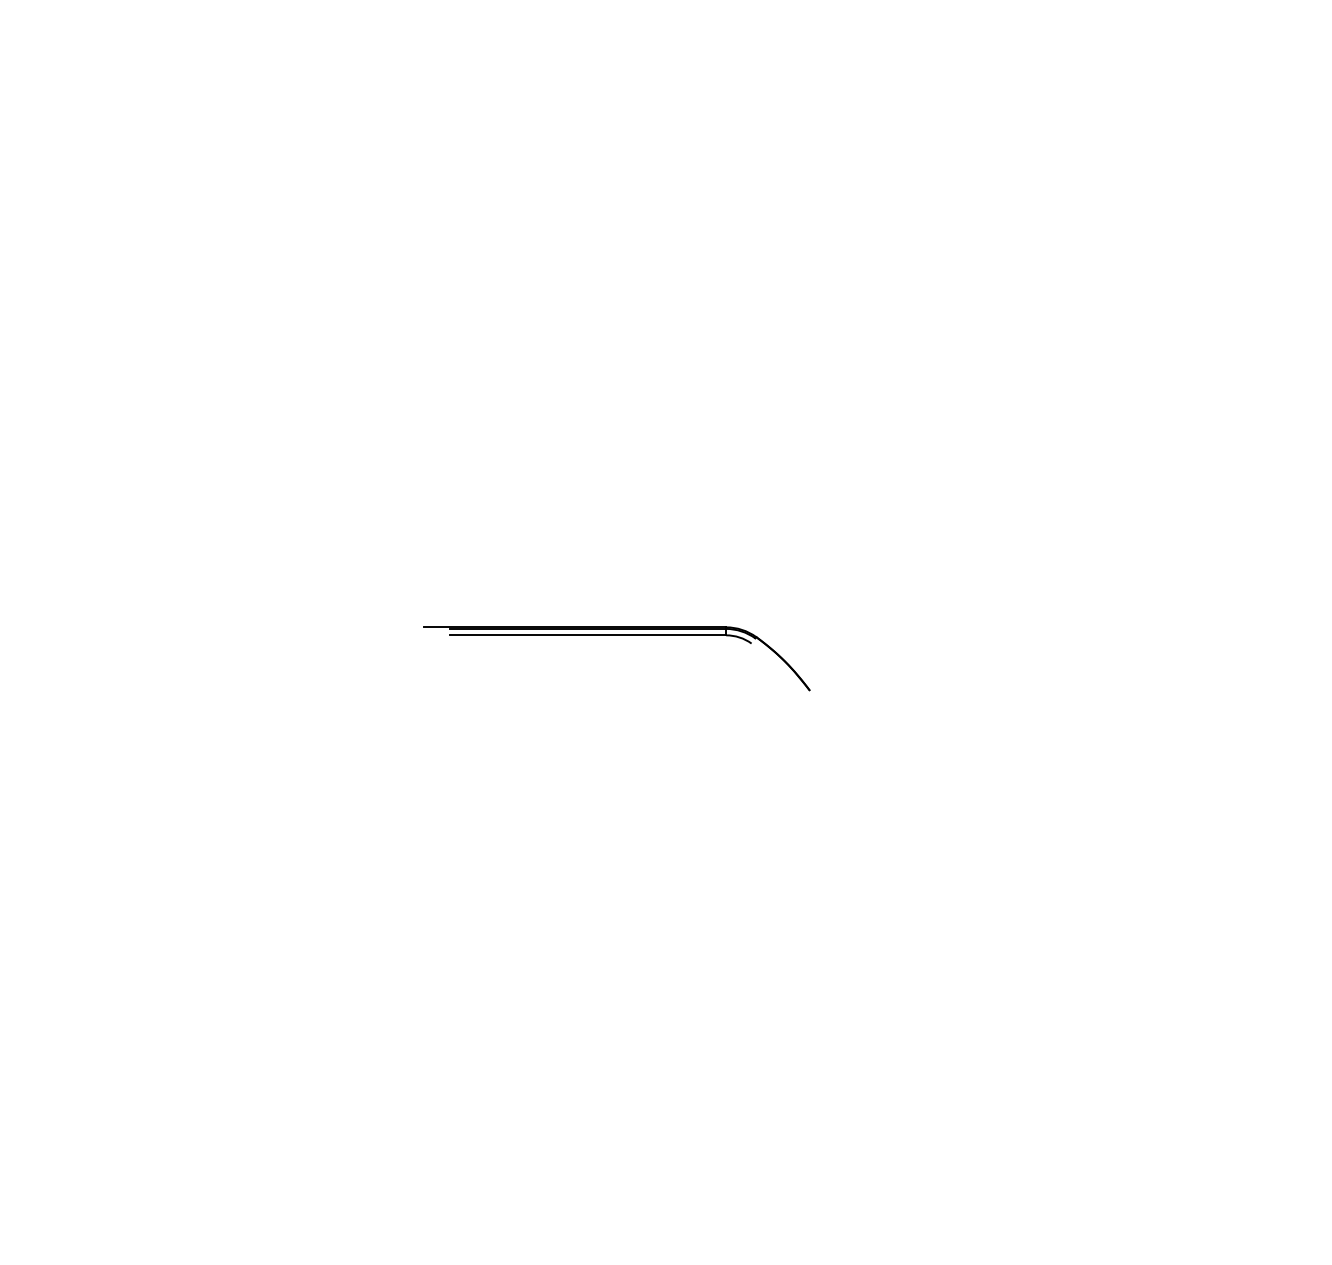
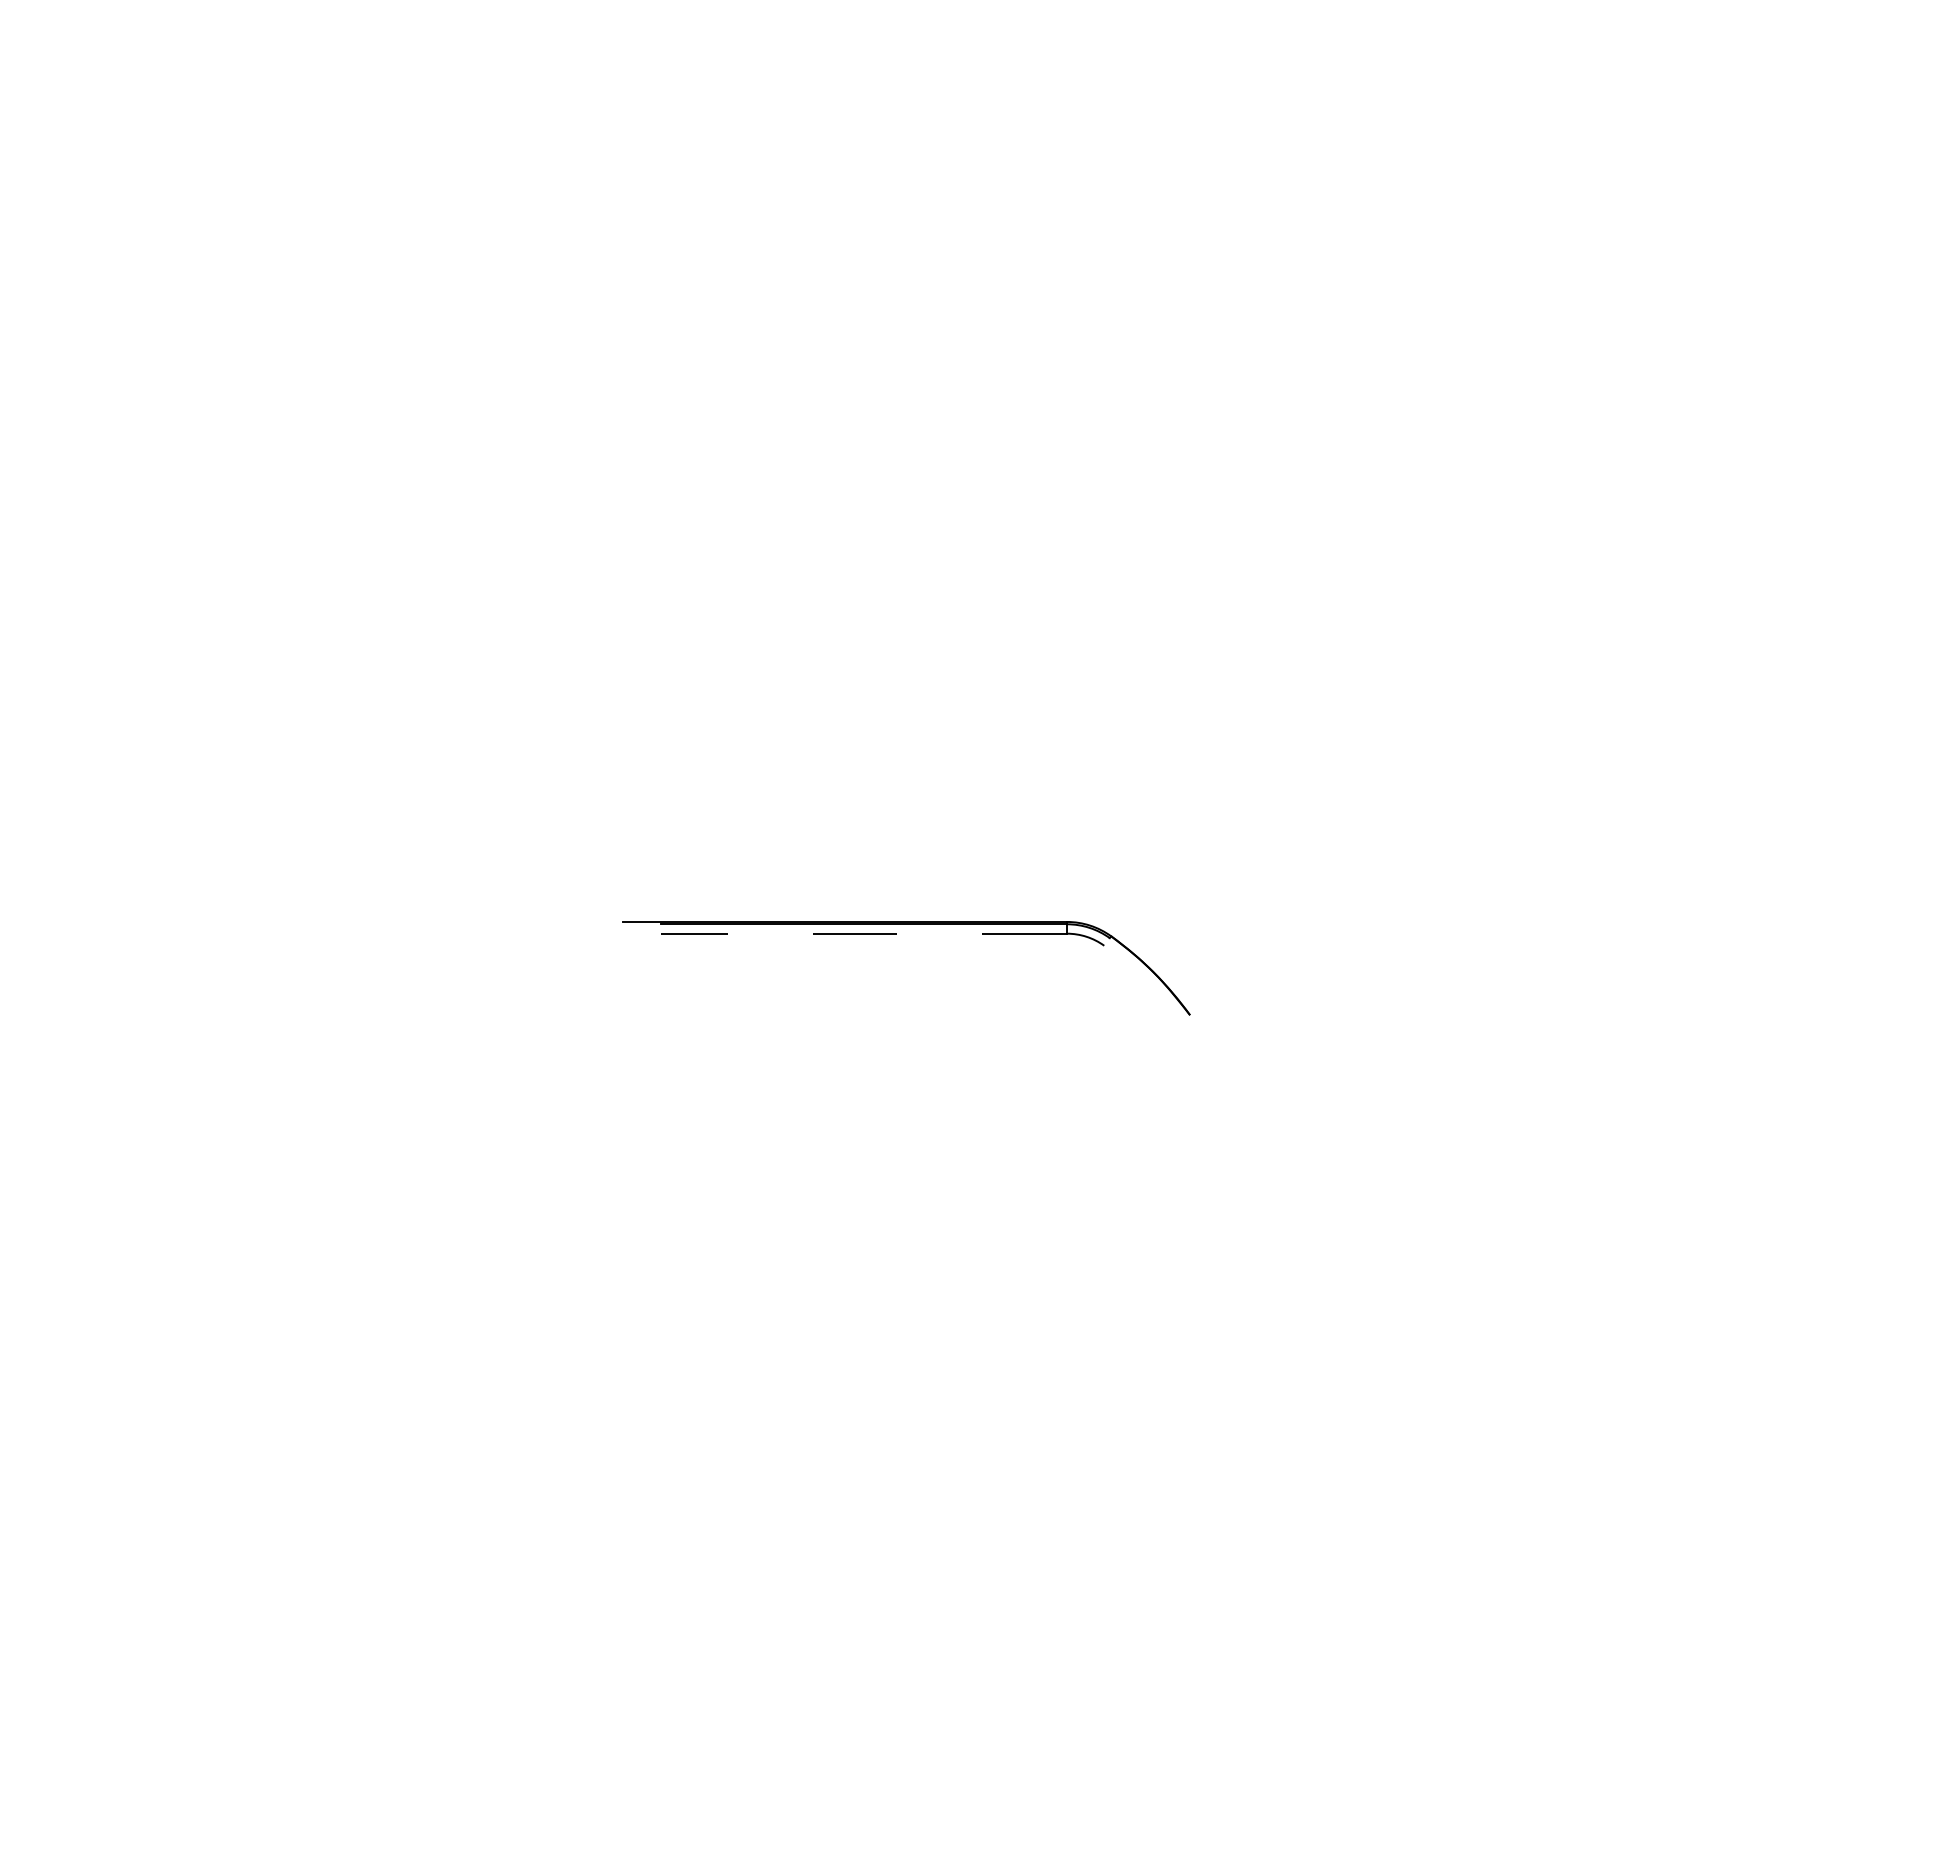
line: (587, 635) -> (863, 933), solid -> dashed

